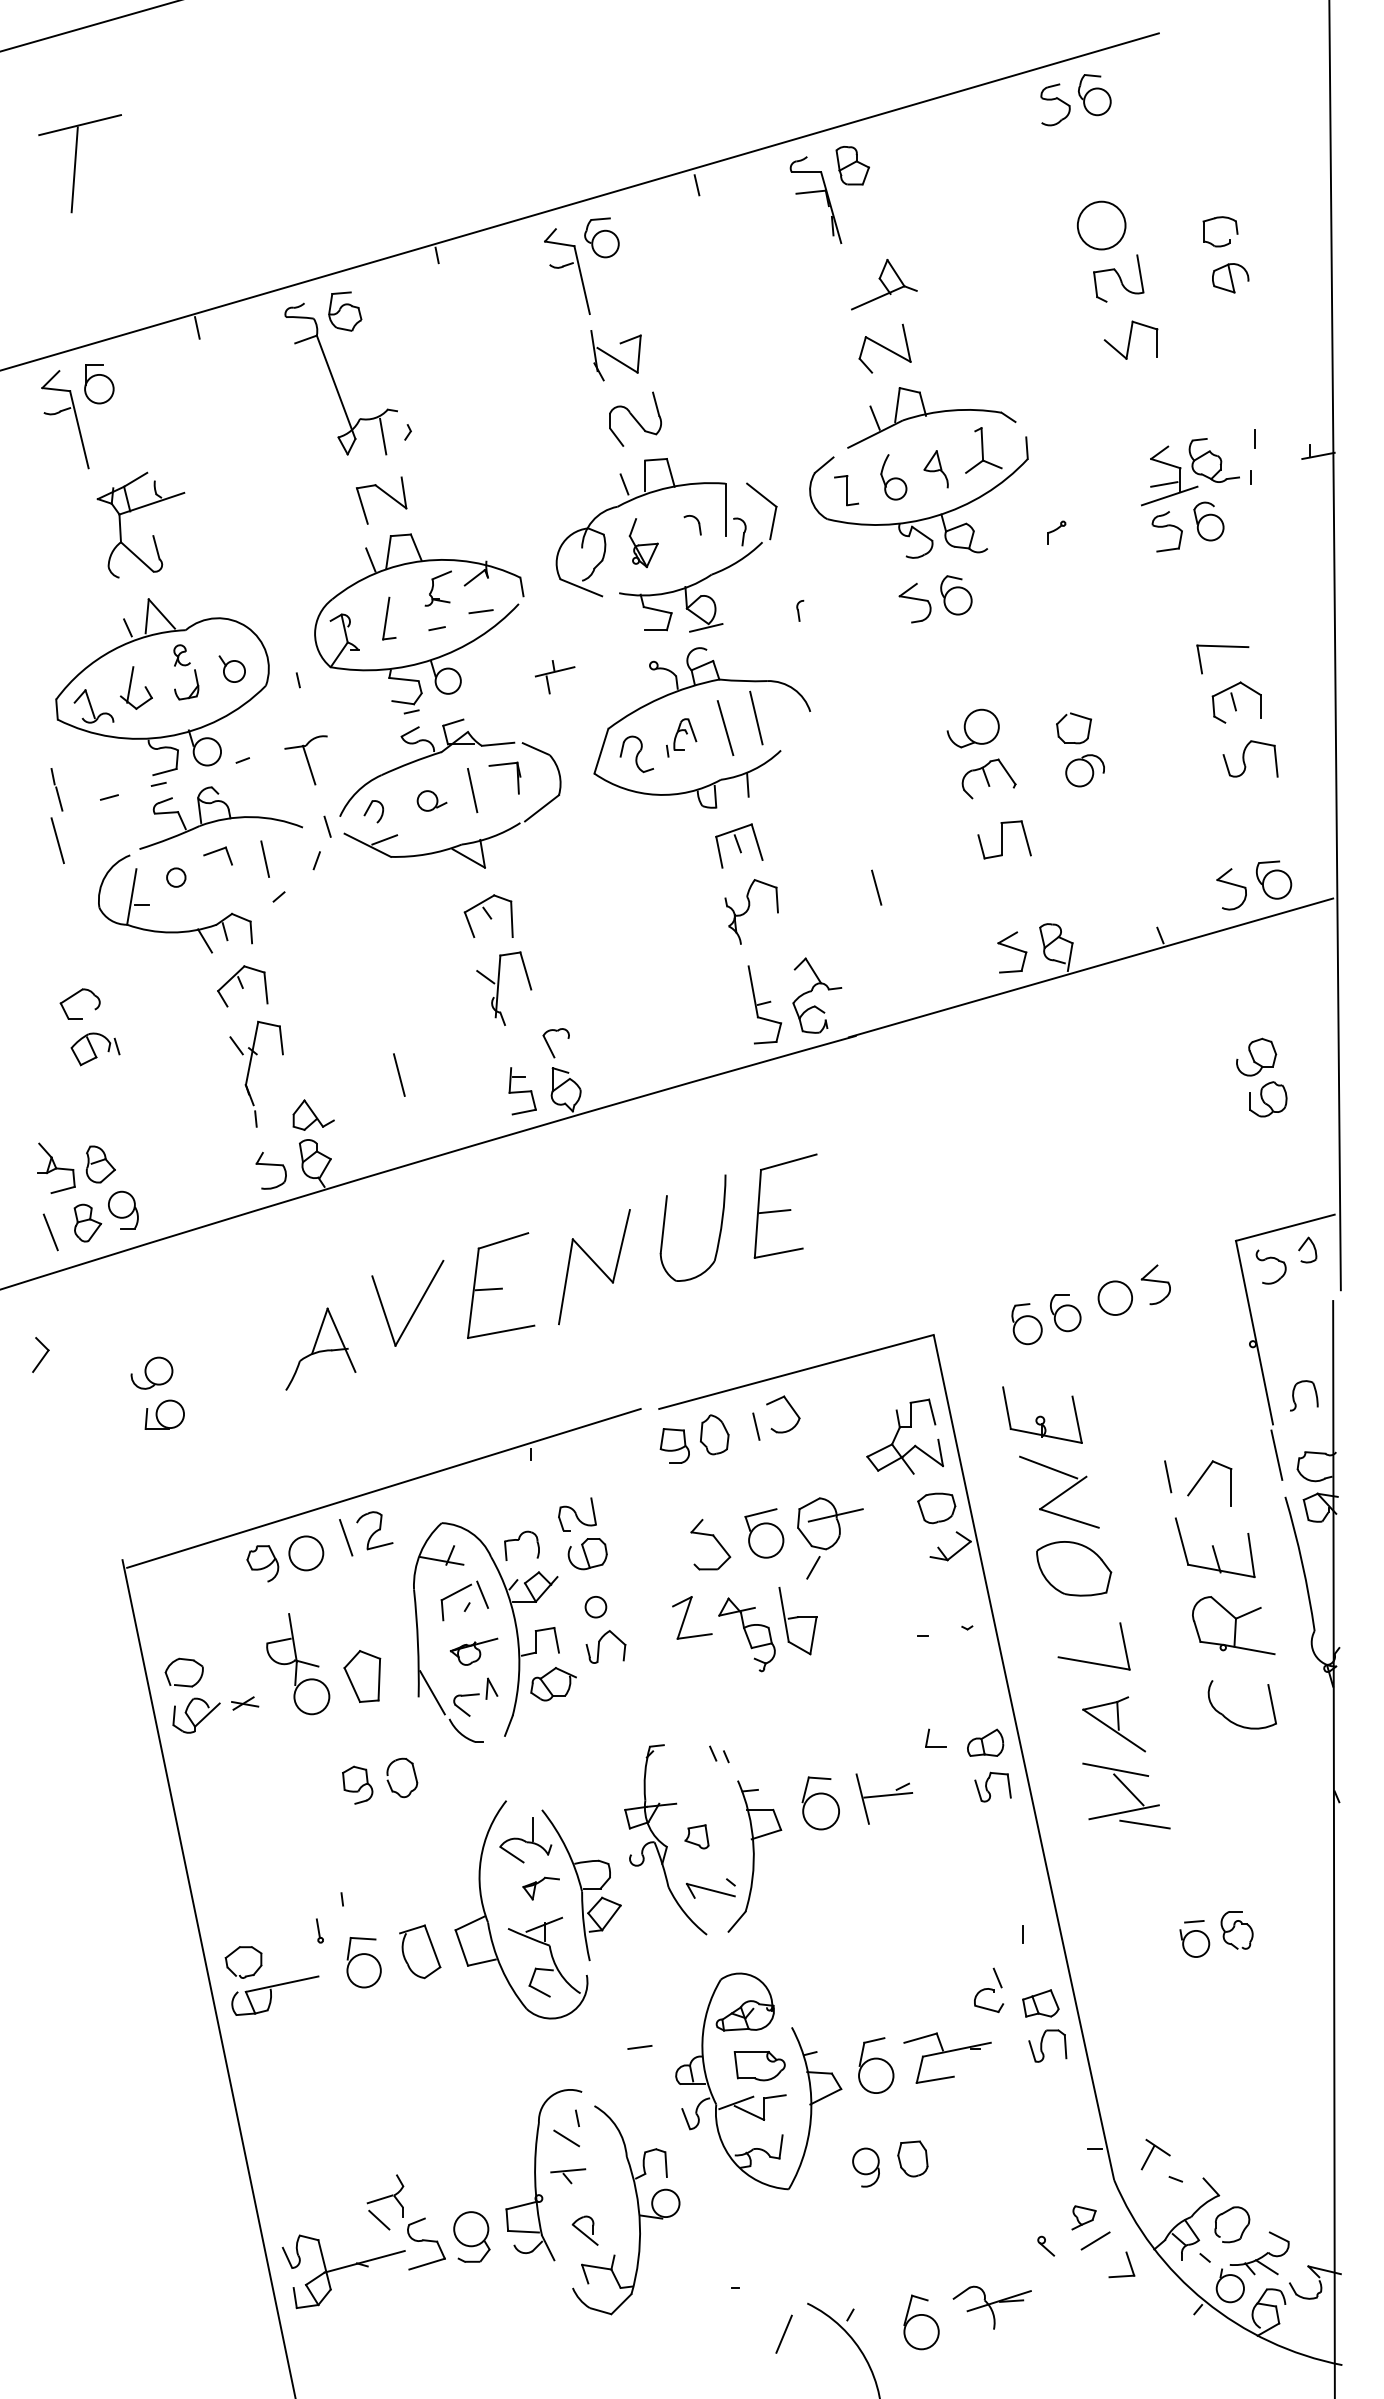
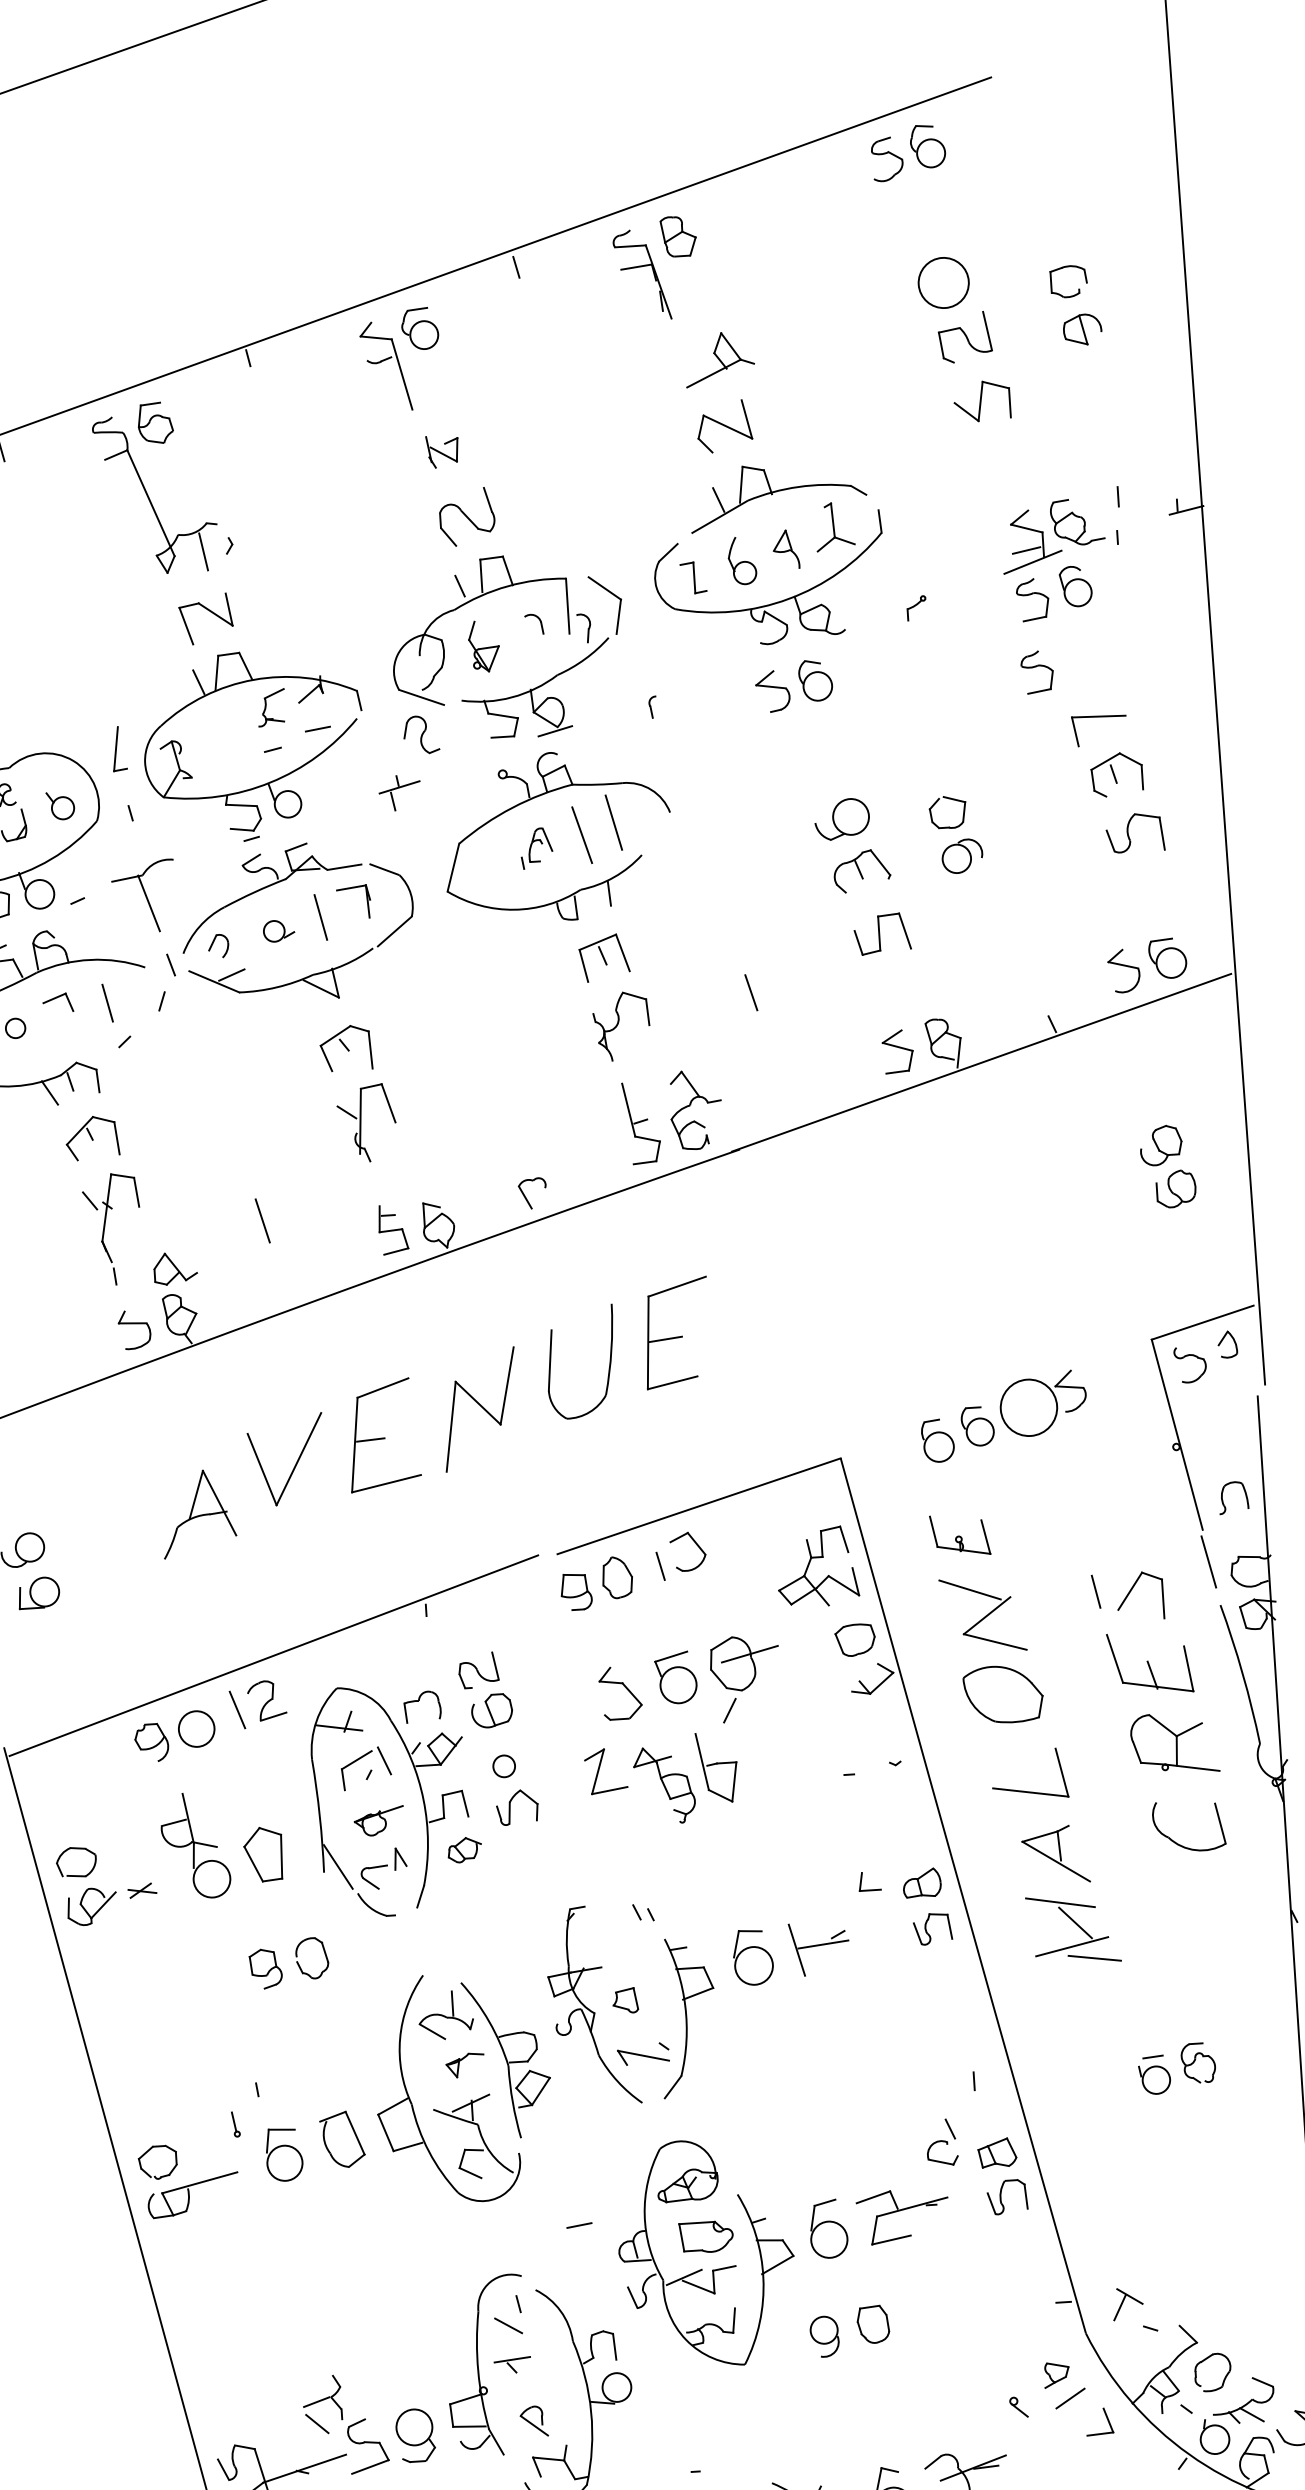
part: (615, 355) -> (442, 451), size x0.6
part: (1166, 600) -> (1036, 672), added
part: (389, 618) -> (119, 748), moved
part: (636, 754) -> (420, 735), moved
part: (305, 760) -> (143, 896), size x1.4
part: (549, 1045) -> (525, 1196), moved
circle: (1115, 1297) -> (1029, 1407), size x1.6
part: (1042, 1414) -> (960, 1534), size x0.7
part: (553, 1684) -> (464, 1850), size x0.7

